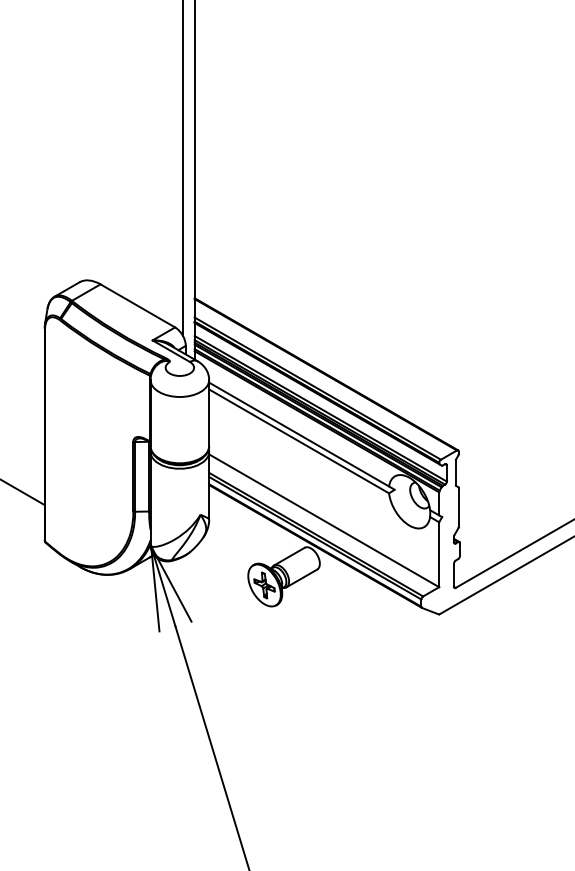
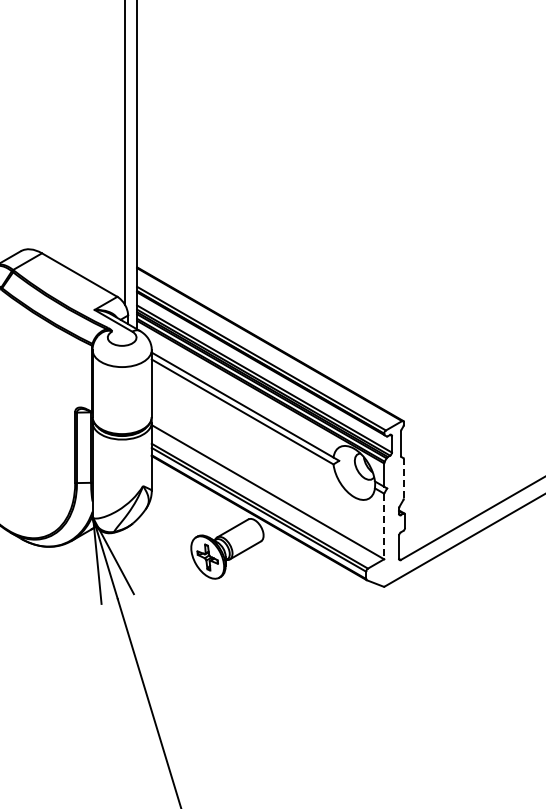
line: (458, 507) -> (403, 478), solid -> dashed
line: (439, 555) -> (384, 527), solid -> dashed

